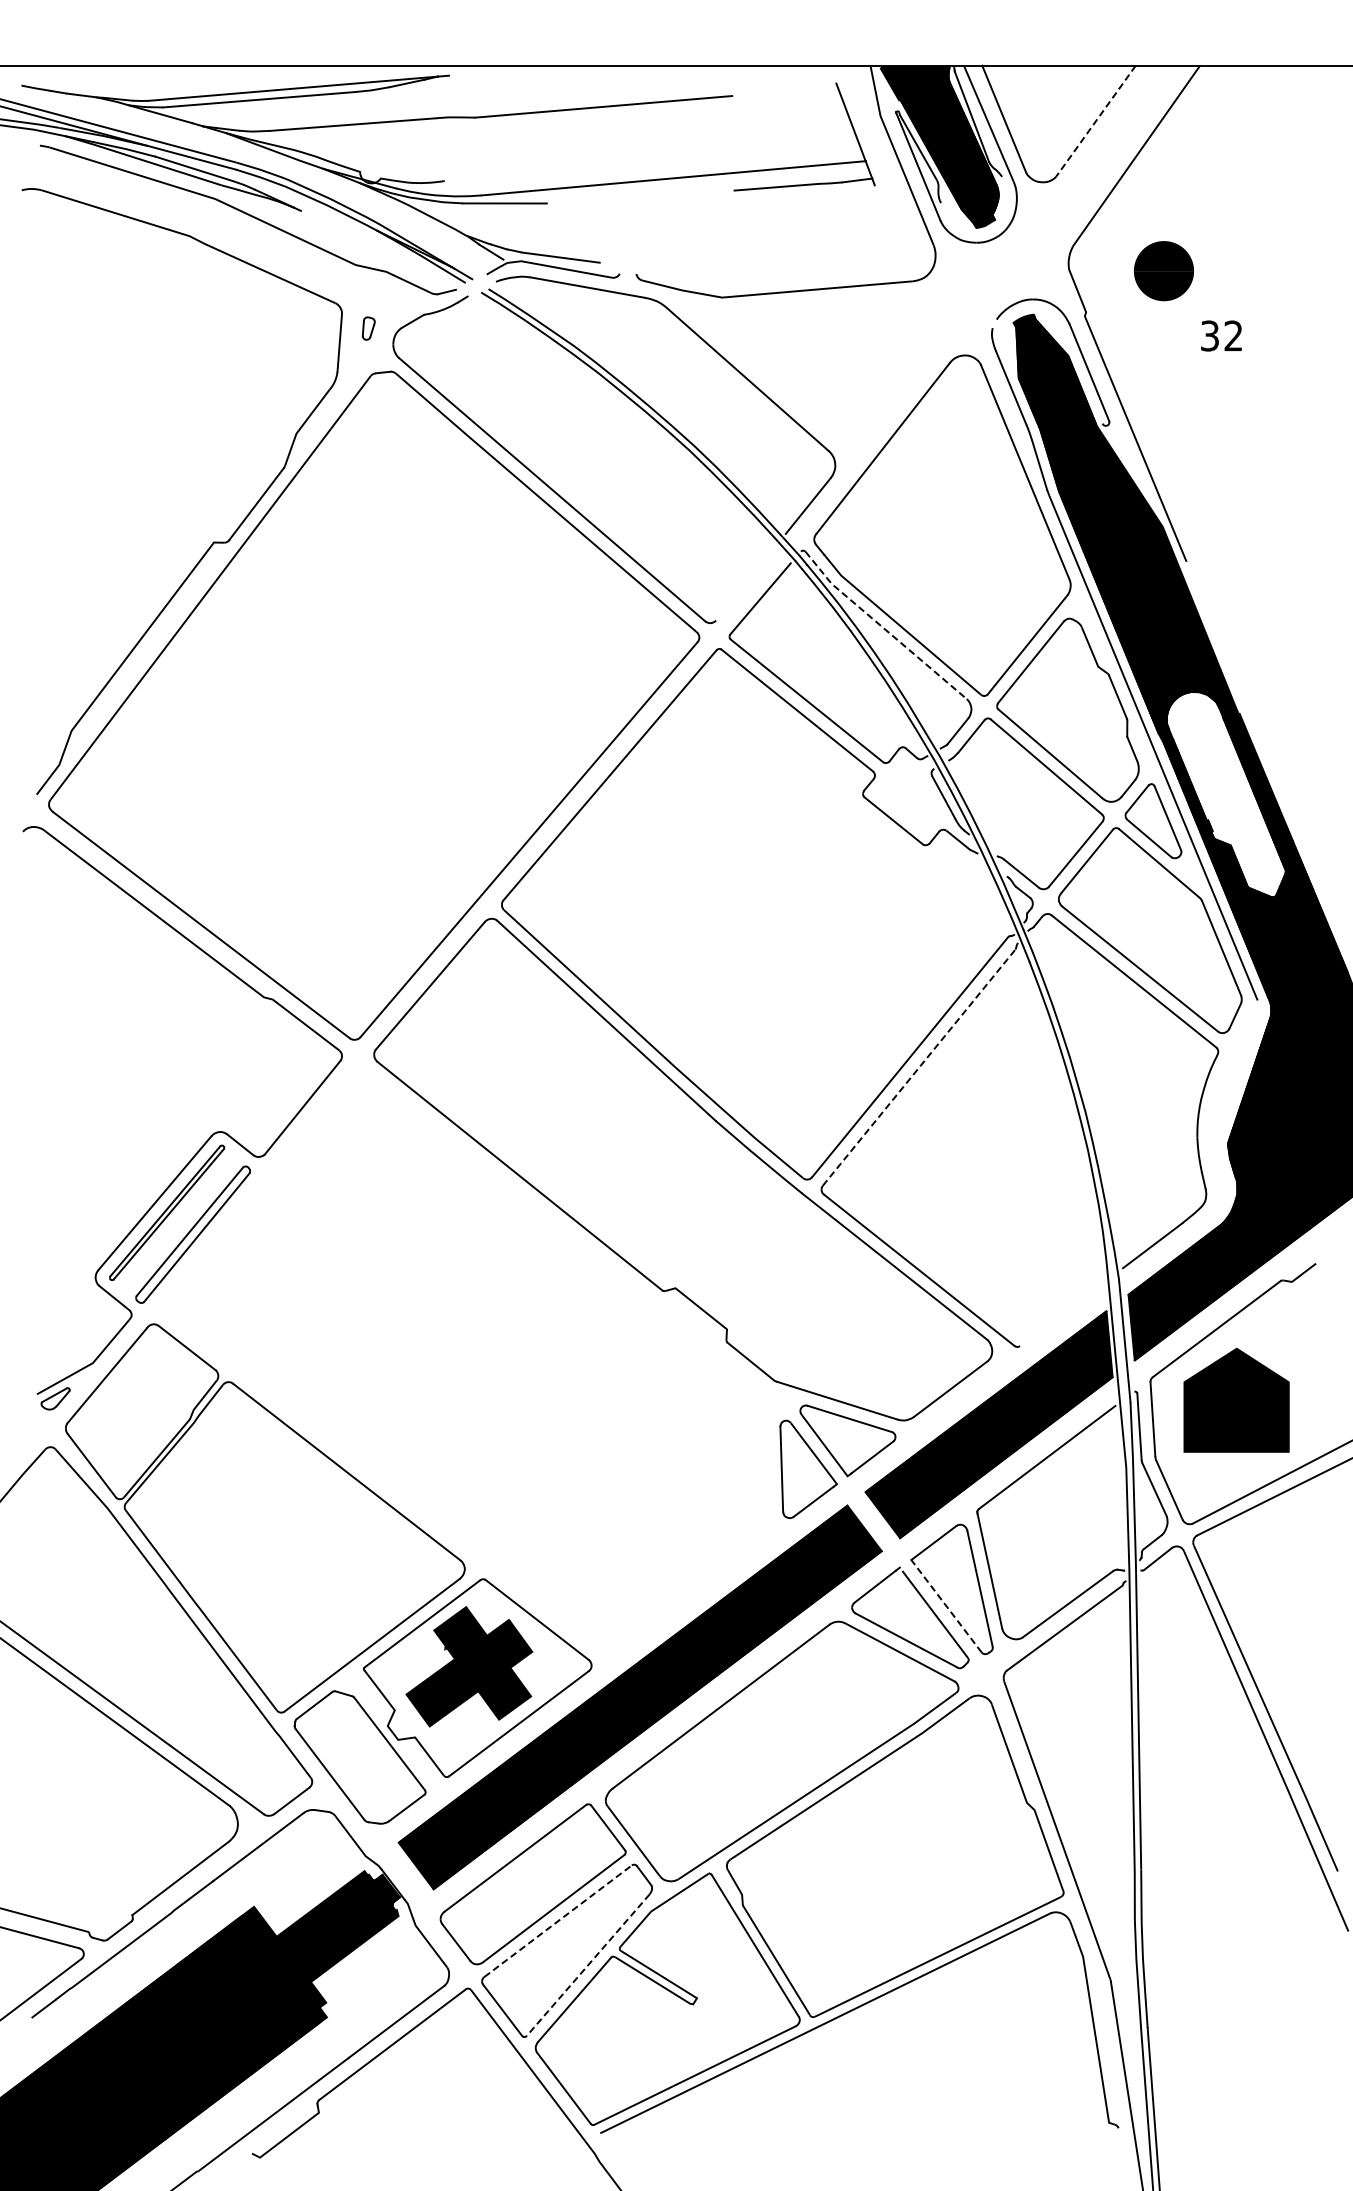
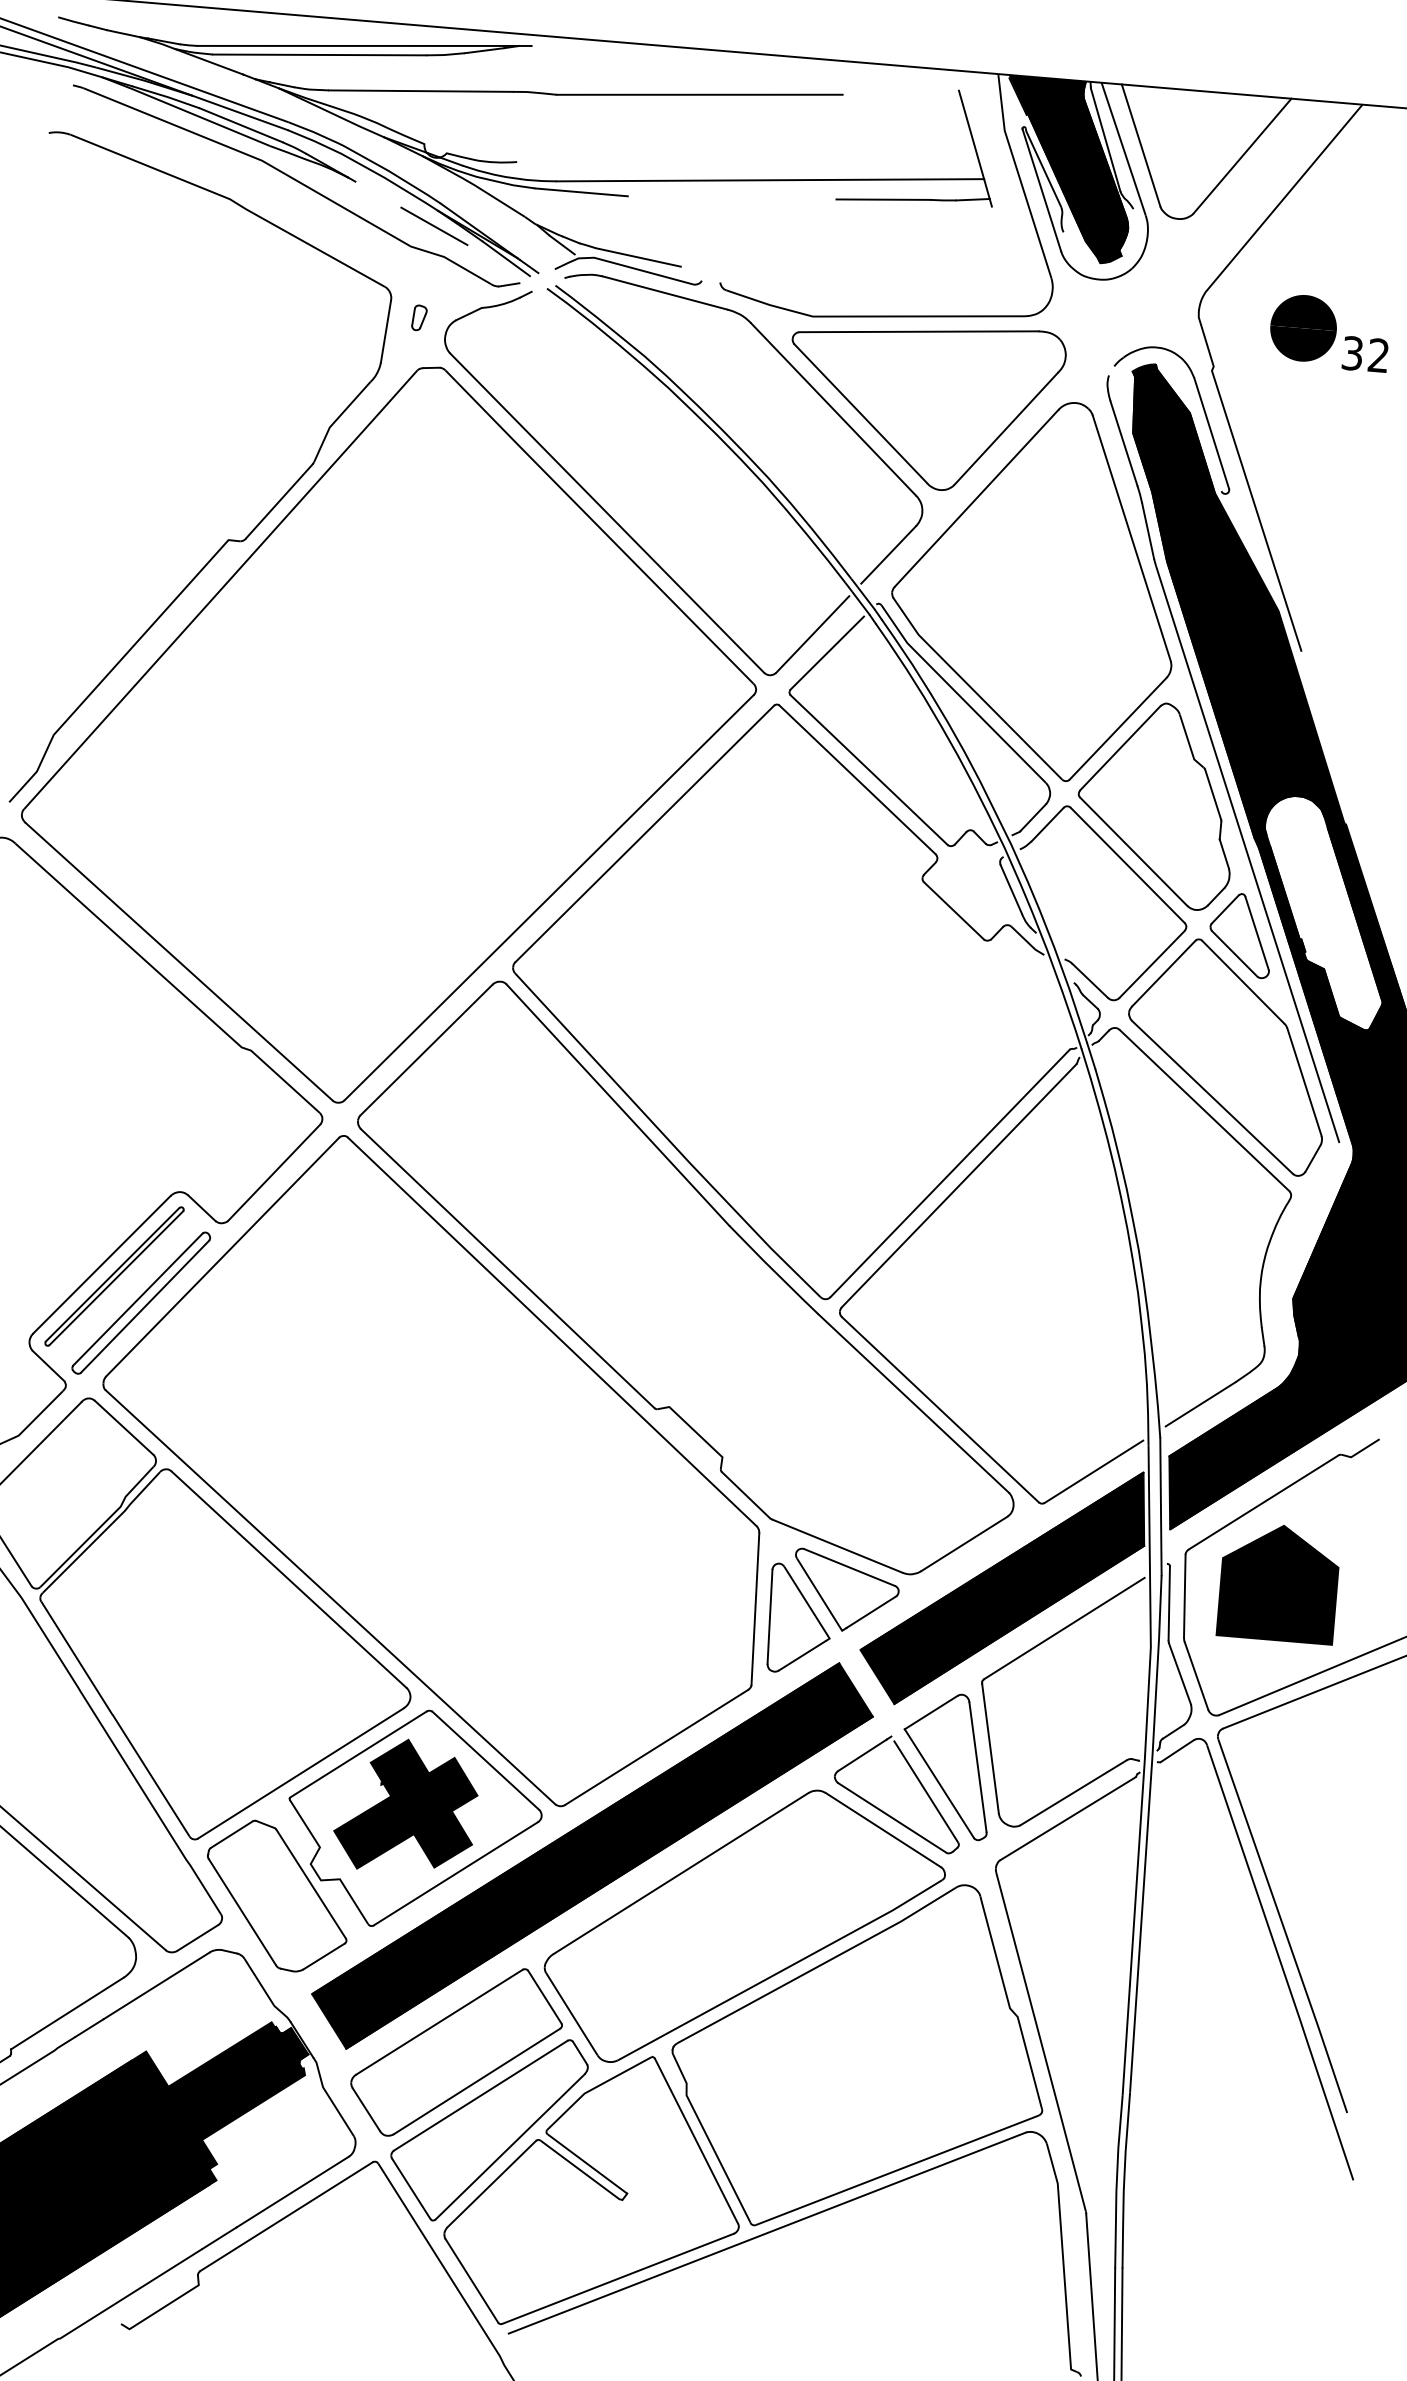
line: (1095, 121) -> (1241, 156), dashed -> solid
line: (375, 244) -> (434, 225), added
text: (1221, 335) -> (1365, 353), moved
part: (828, 368) -> (923, 404), added
line: (745, 583) -> (812, 634), added
line: (883, 627) -> (960, 696), dashed -> solid
line: (919, 1067) -> (959, 1185), dashed -> solid
line: (1061, 1314) -> (1093, 1471), added
part: (467, 1362) -> (432, 1469), added
line: (946, 1605) -> (939, 1782), dashed -> solid
line: (558, 1920) -> (481, 2094), dashed -> solid
line: (588, 1965) -> (510, 2147), dashed -> solid

